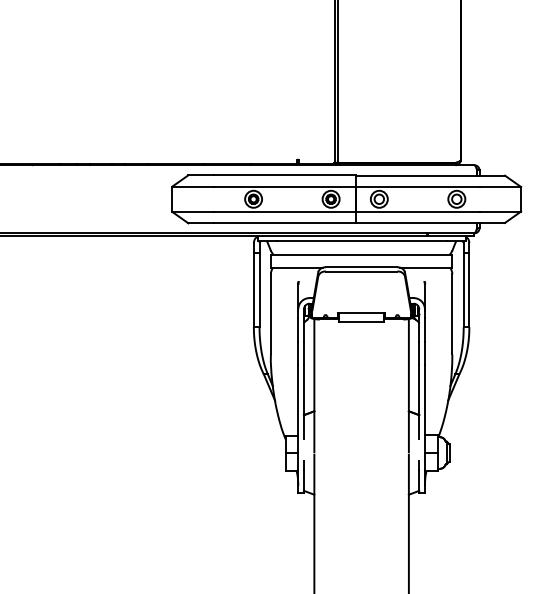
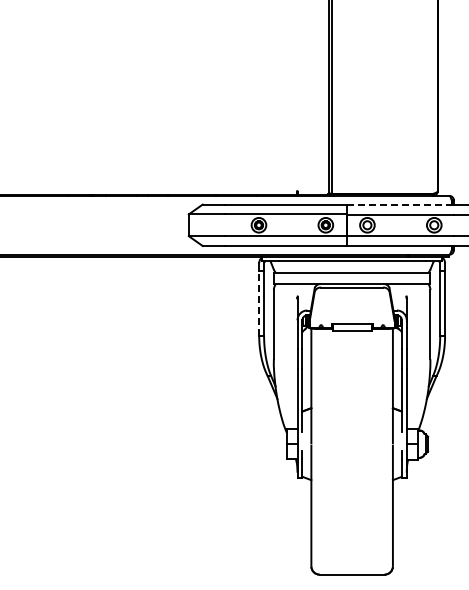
line: (417, 175) -> (400, 204), solid -> dashed
line: (254, 288) -> (259, 302), solid -> dashed

